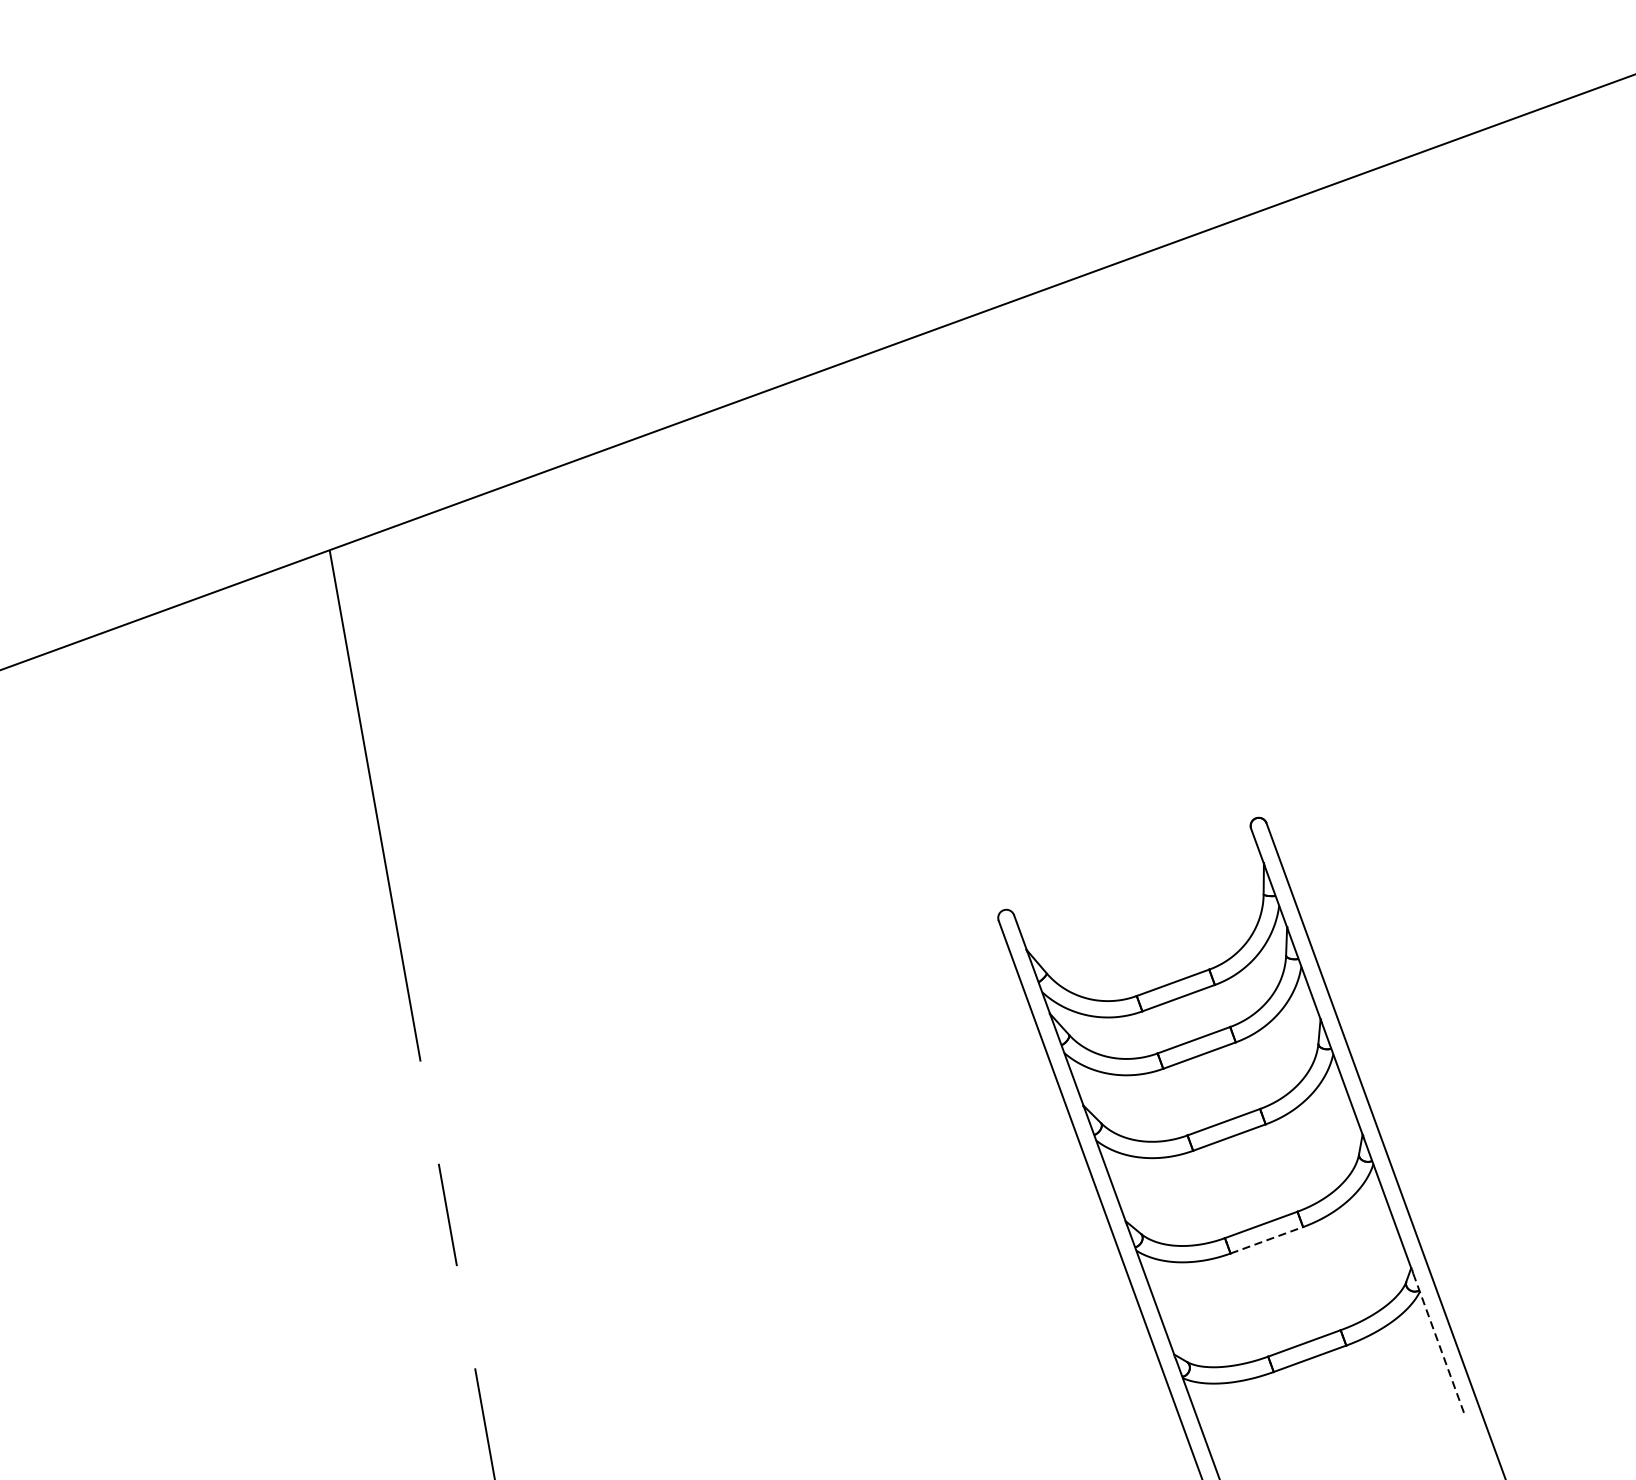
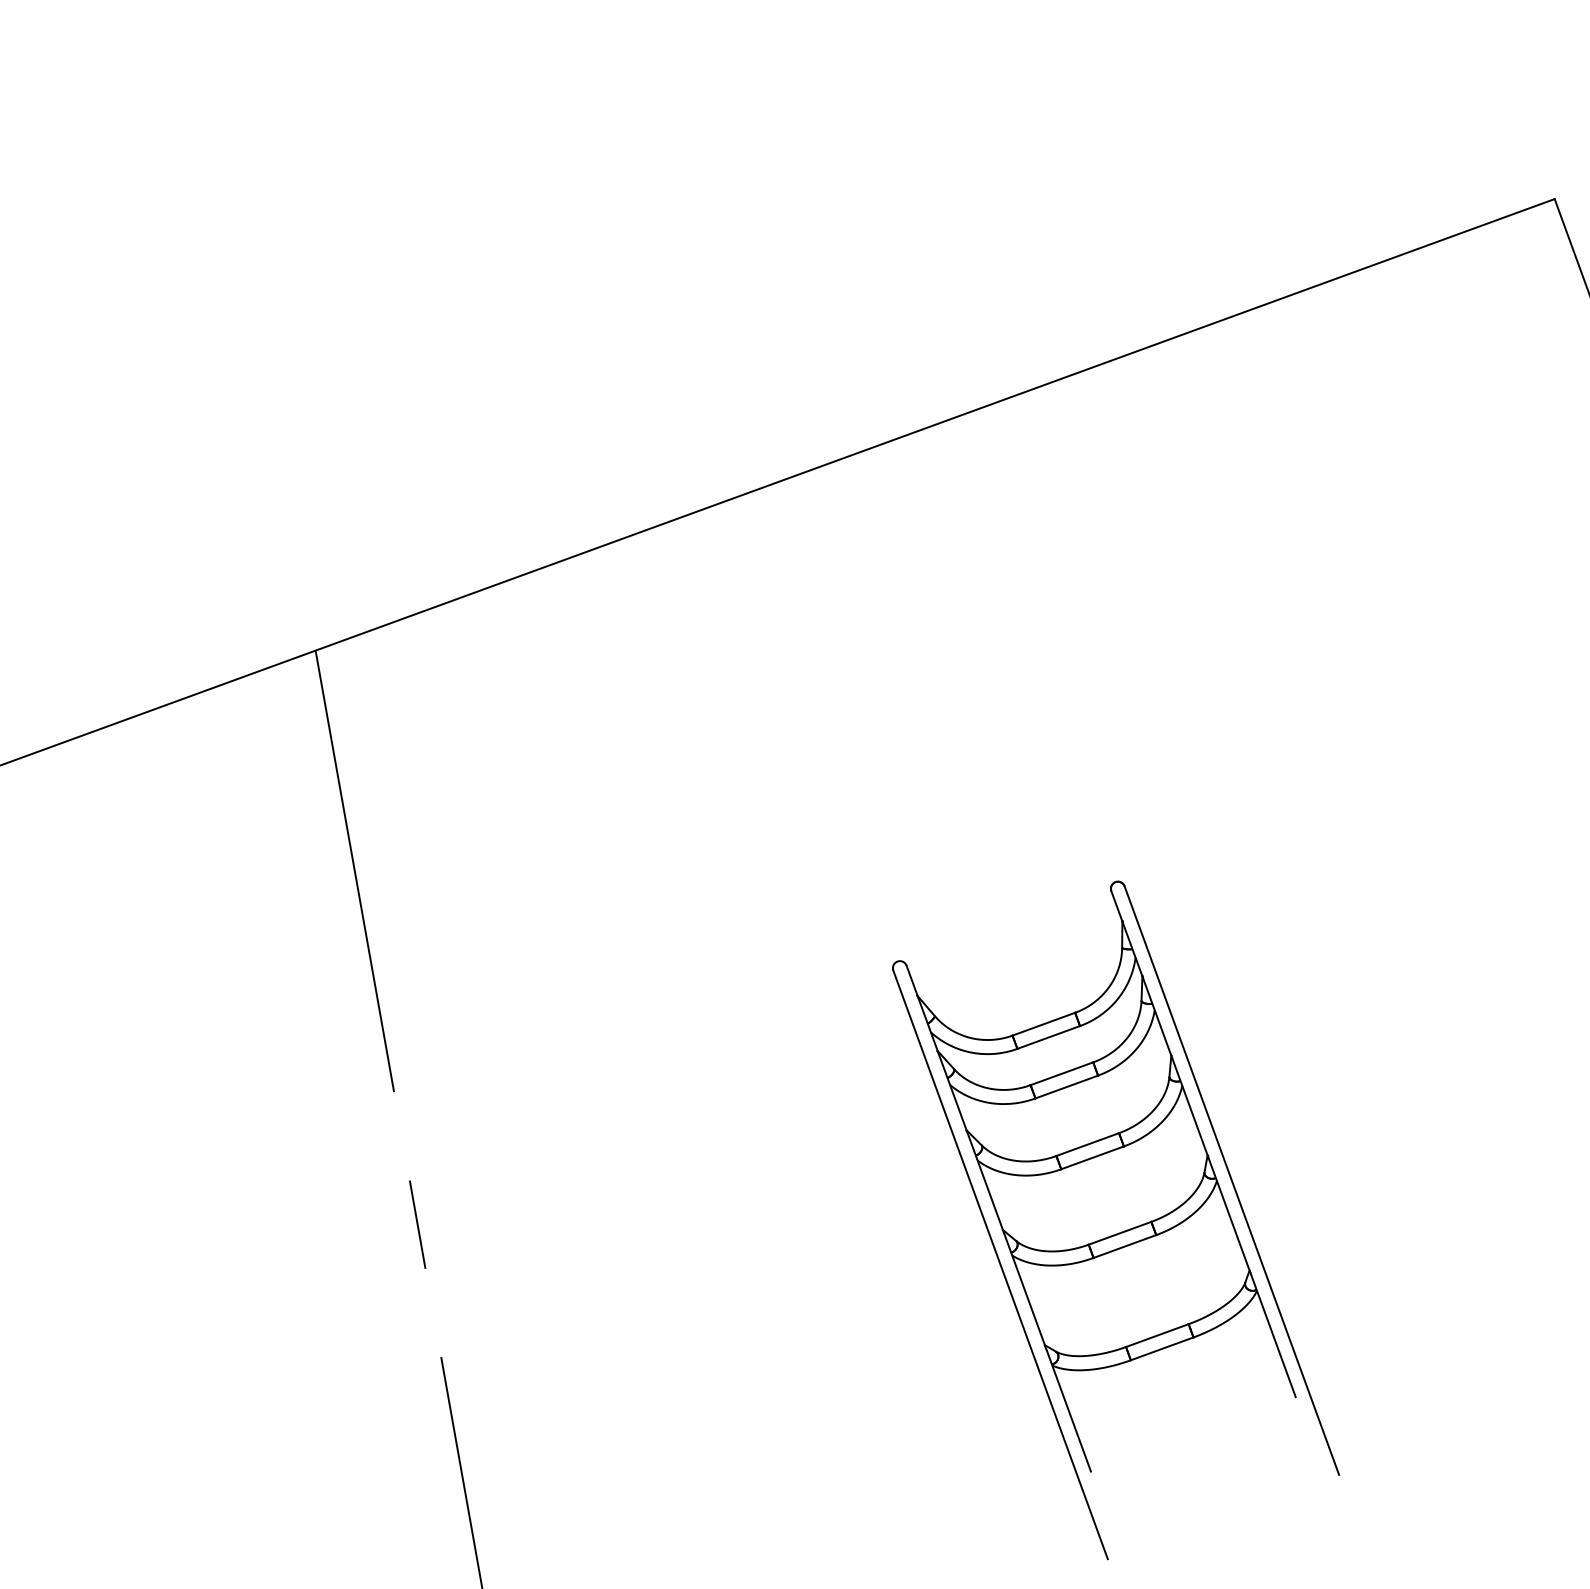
line: (1267, 1240) -> (1125, 1246), dashed -> solid
line: (1438, 1344) -> (1273, 1336), dashed -> solid

